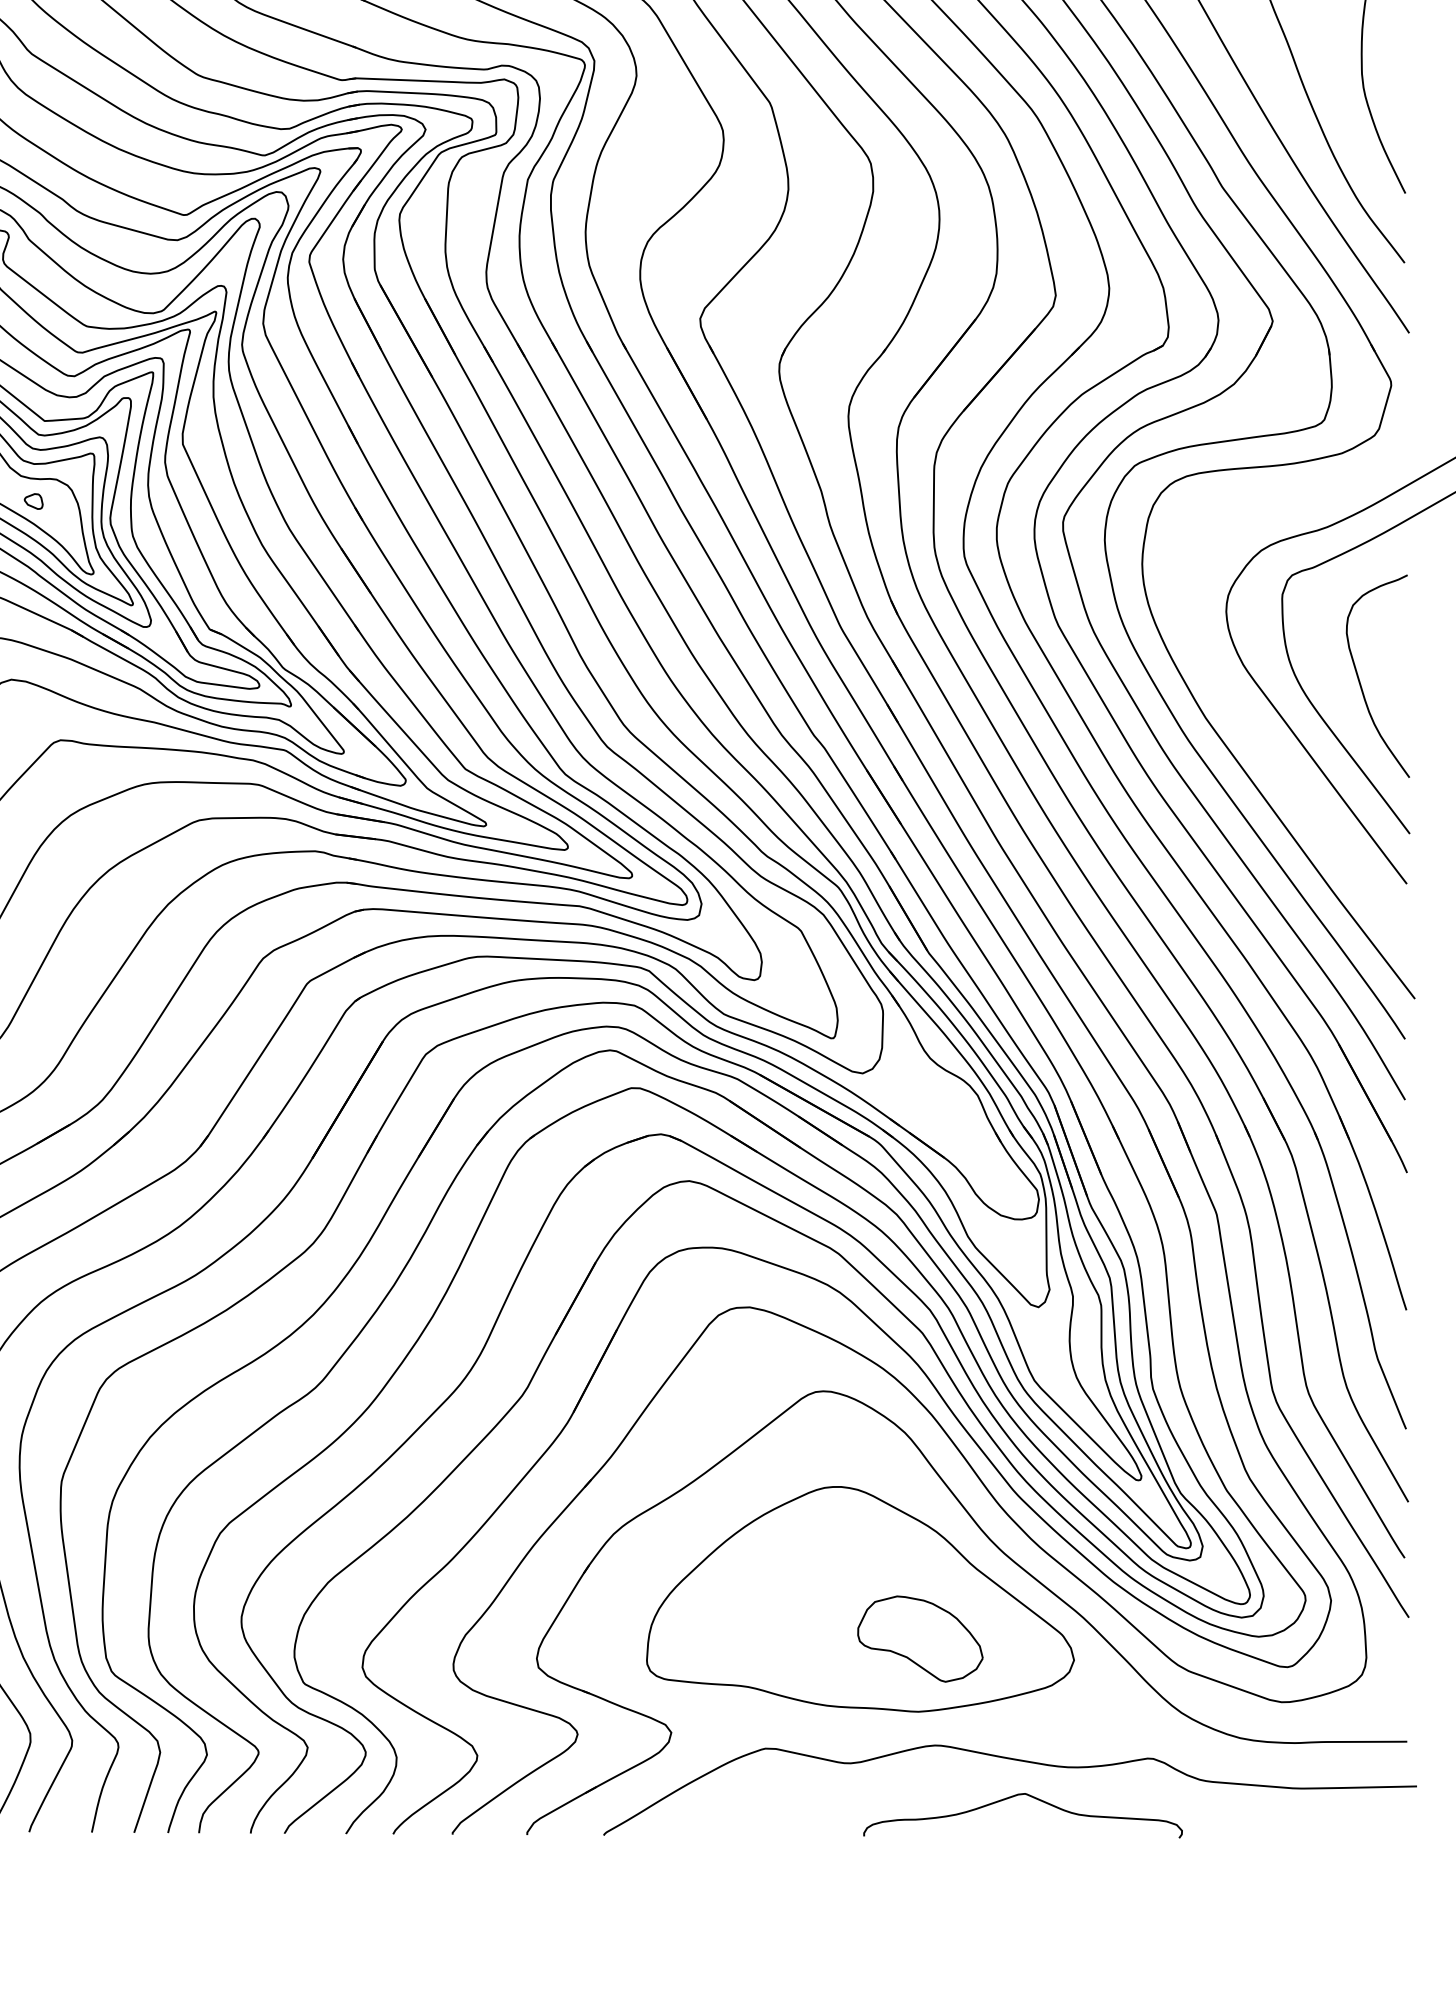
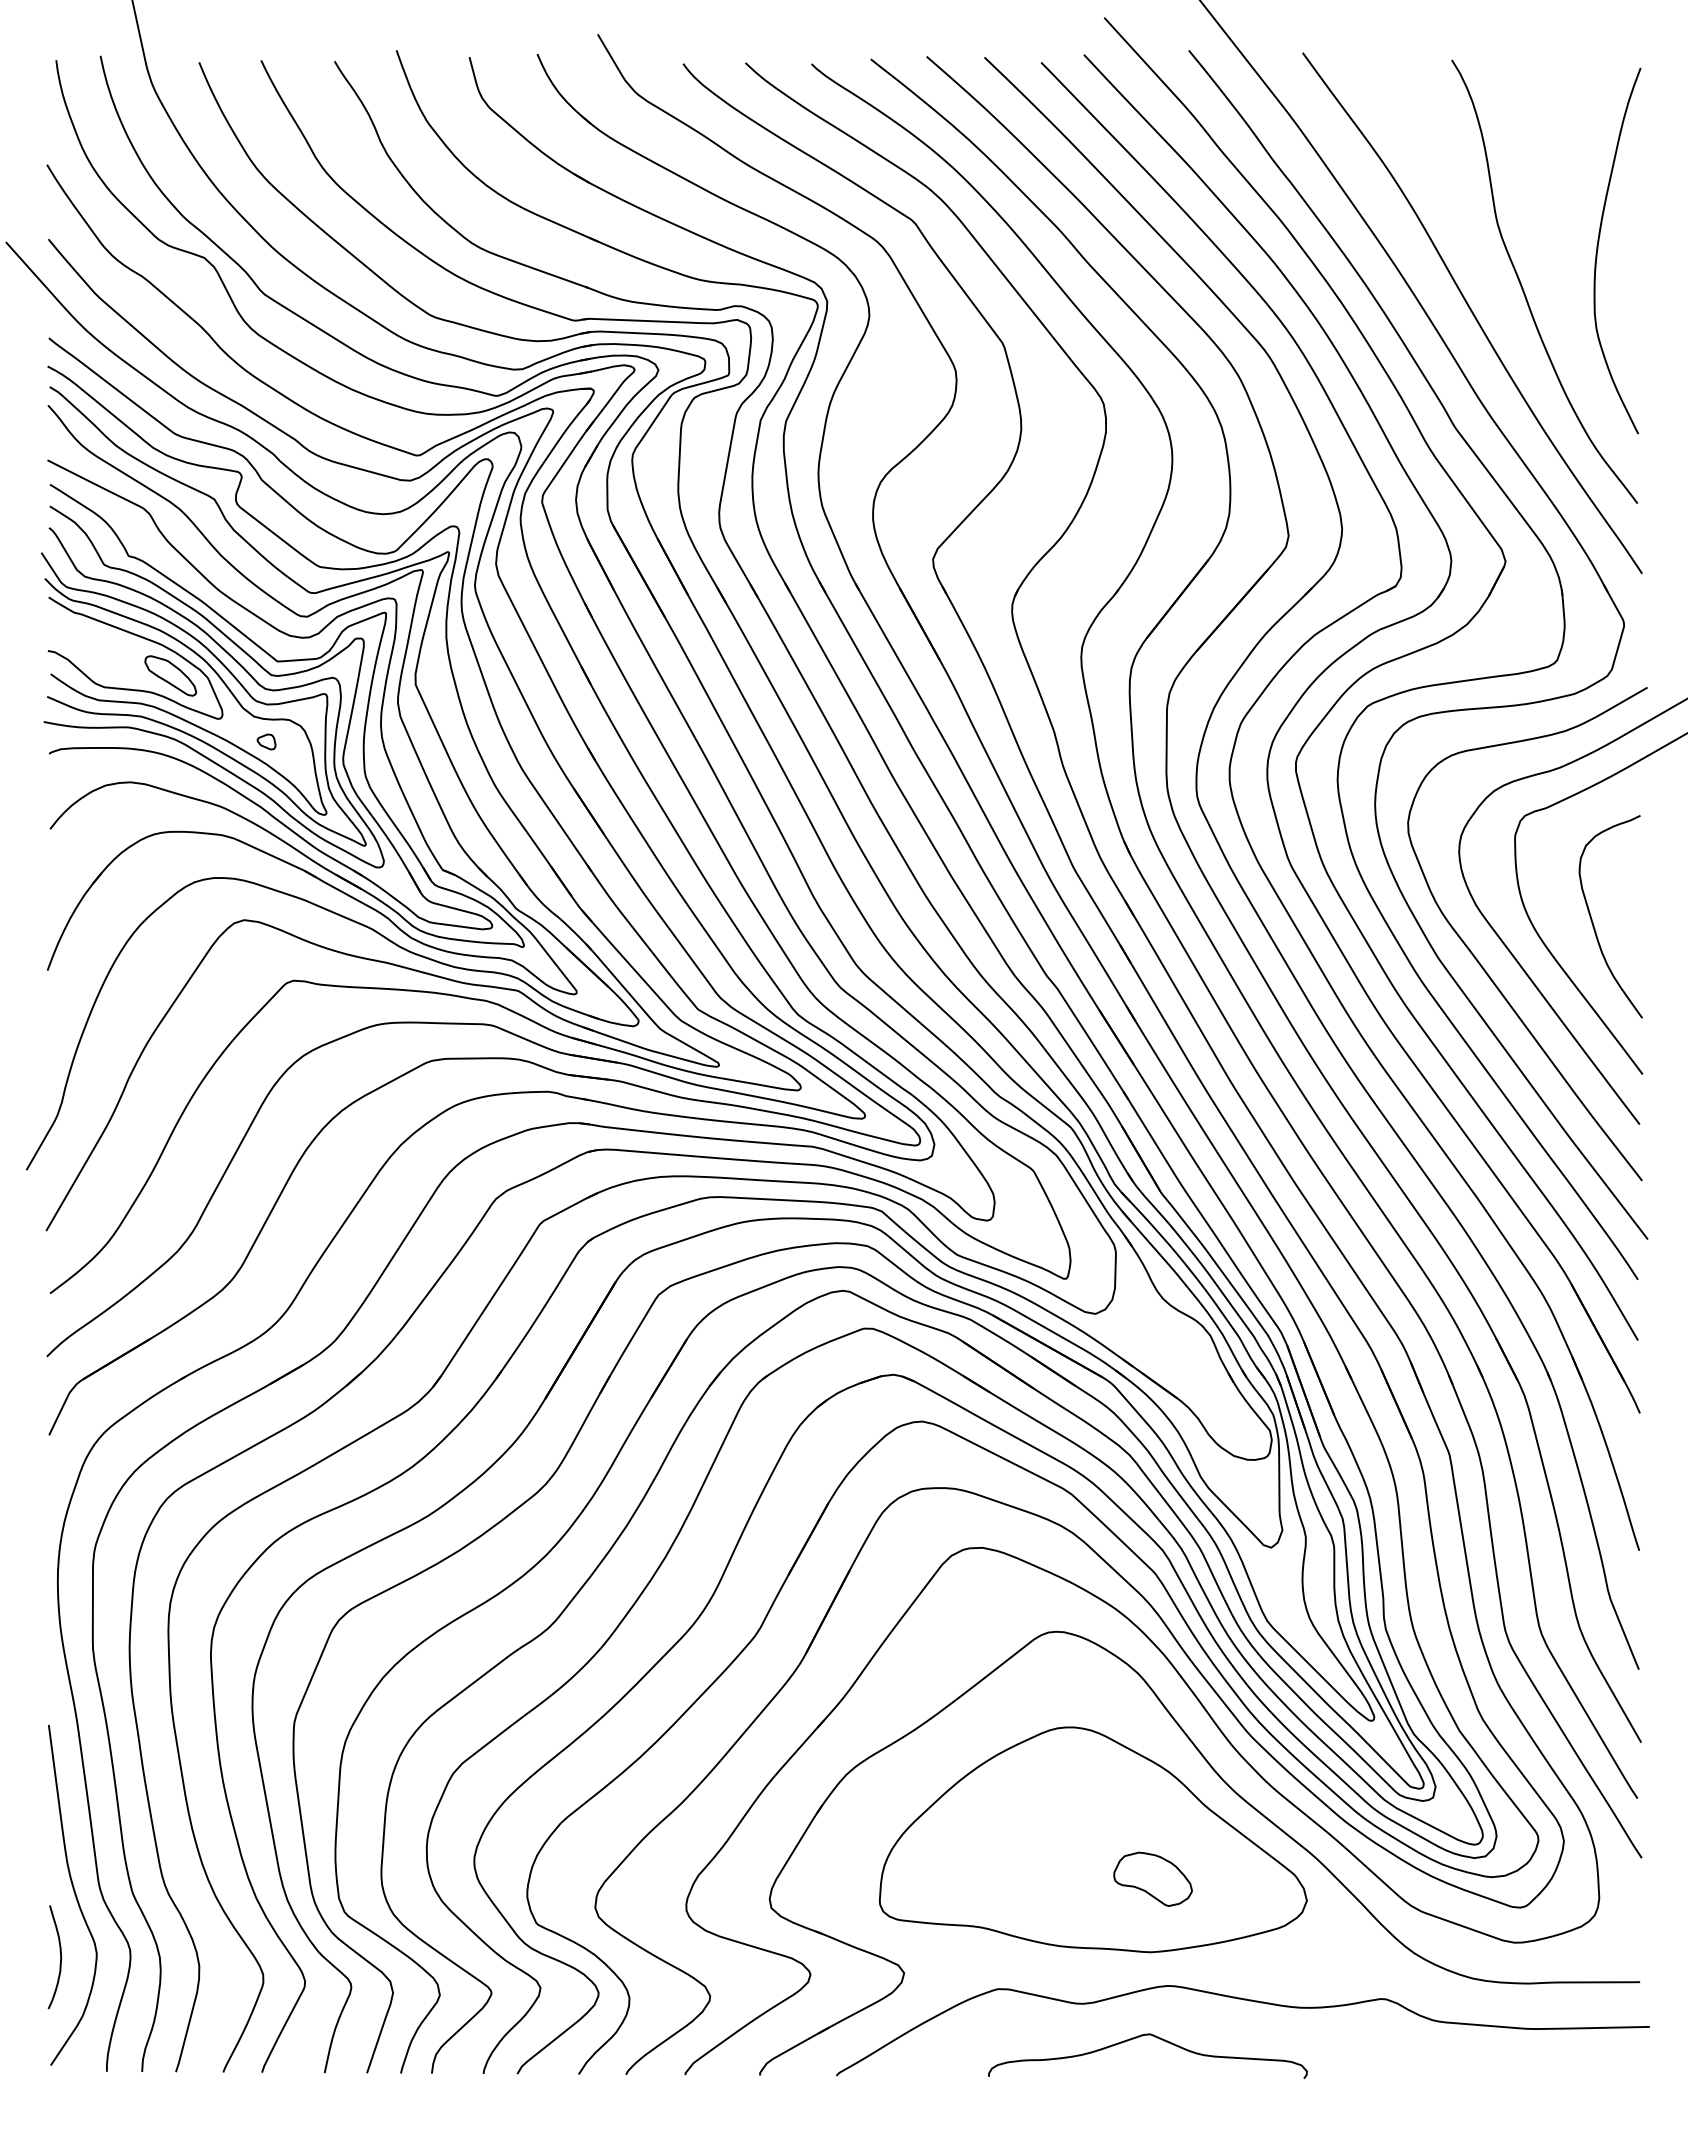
curve: (1249, 725) -> (1482, 965), added
part: (919, 1638) -> (1152, 1878), size x0.62
curve: (1017, 1796) -> (1142, 2036), moved

